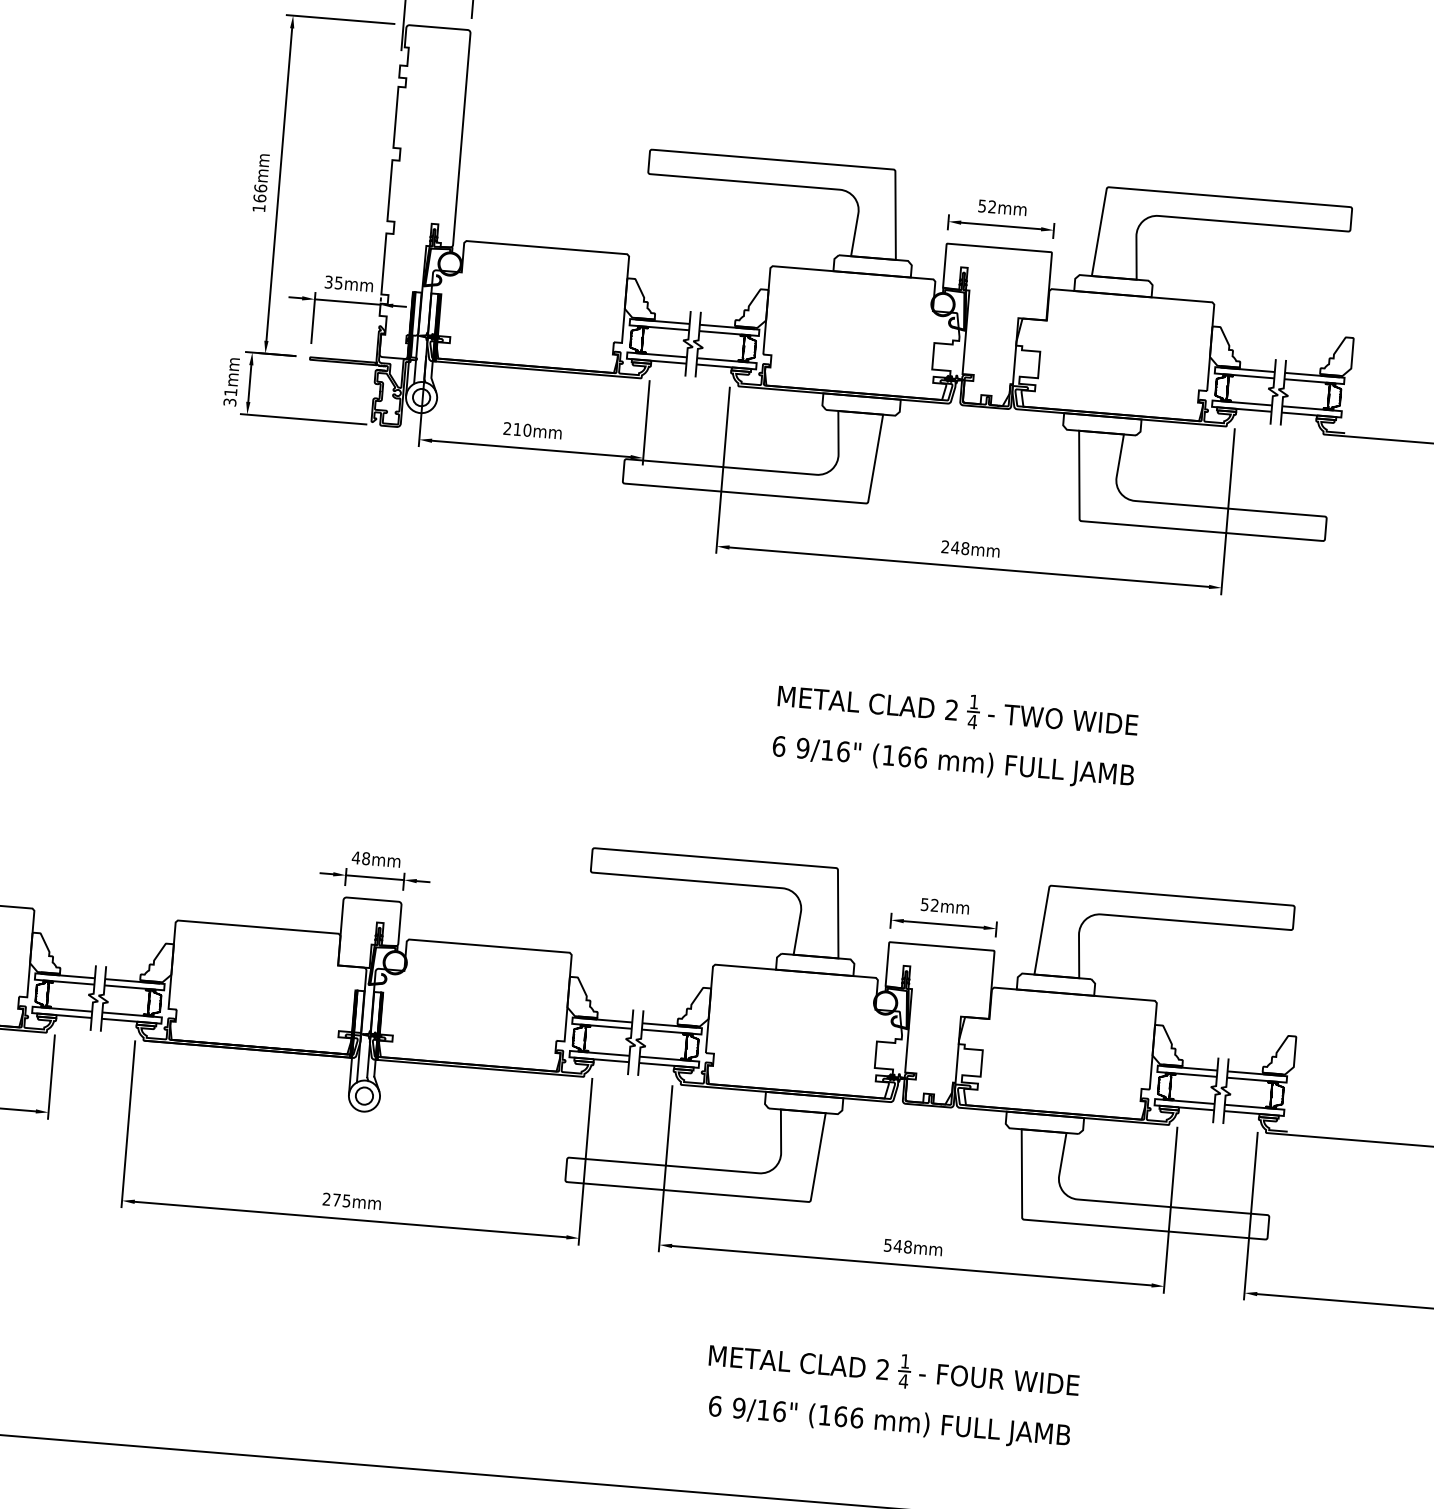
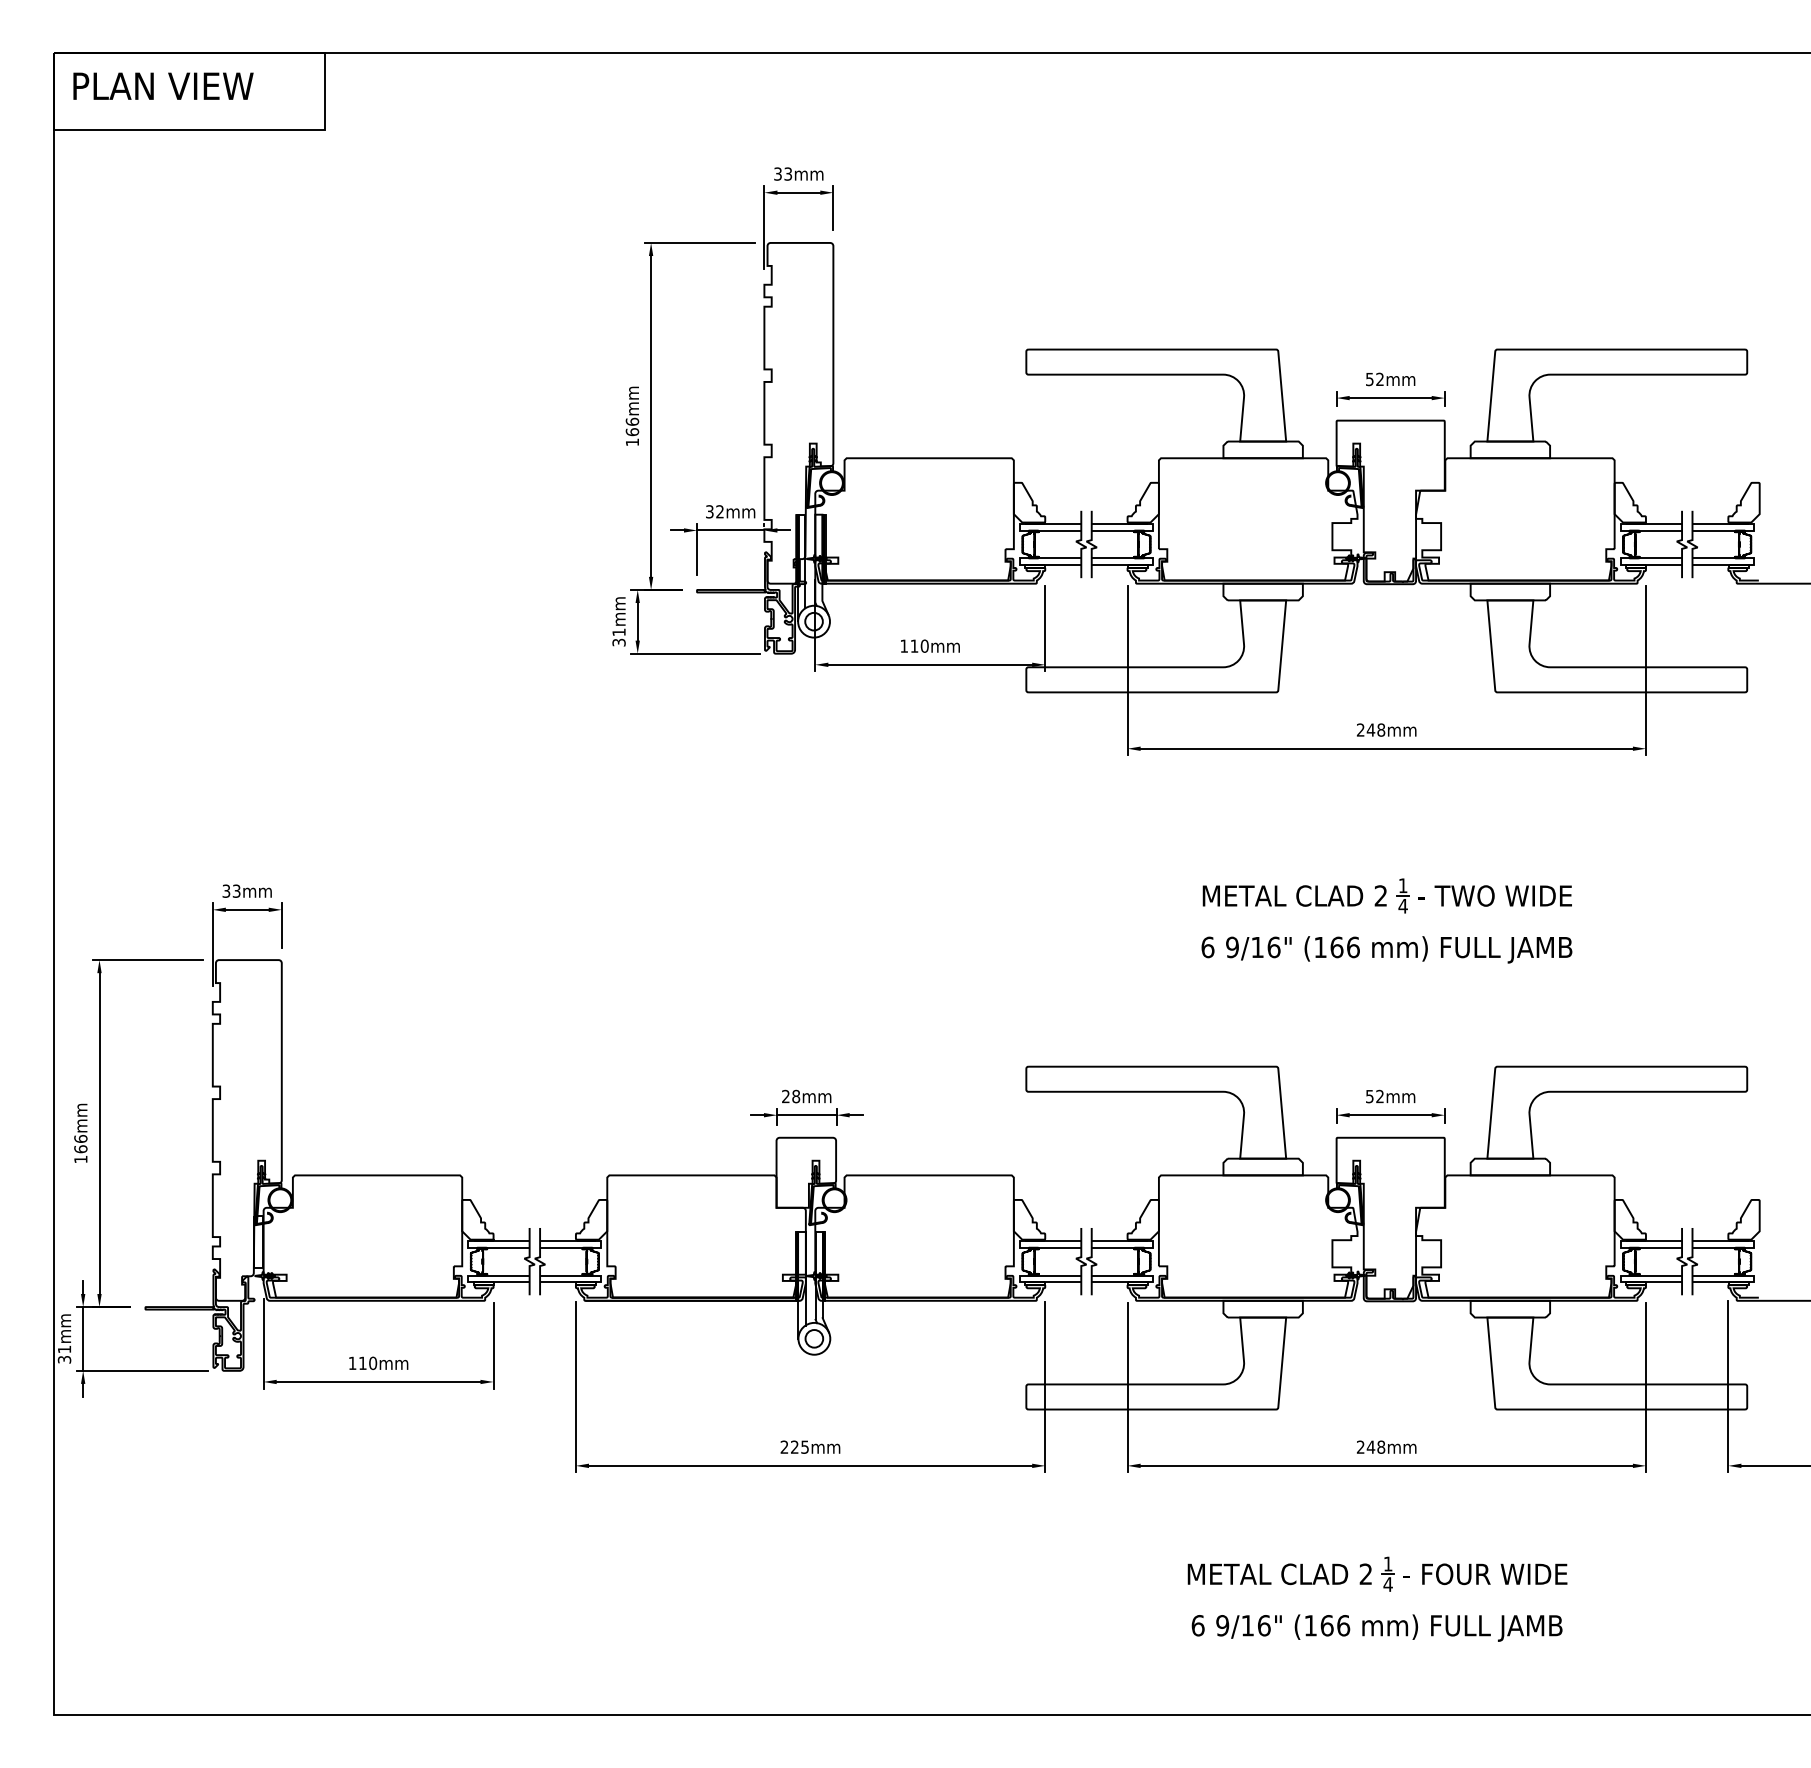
text: (338, 282) -> (719, 511), 35mm -> 32mm
text: (506, 427) -> (903, 645), 210mm -> 110mm
text: (355, 857) -> (785, 1096), 48mm -> 28mm
text: (336, 1199) -> (794, 1446), 275mm -> 225mm
text: (887, 1244) -> (1360, 1446), 548mm -> 248mm

